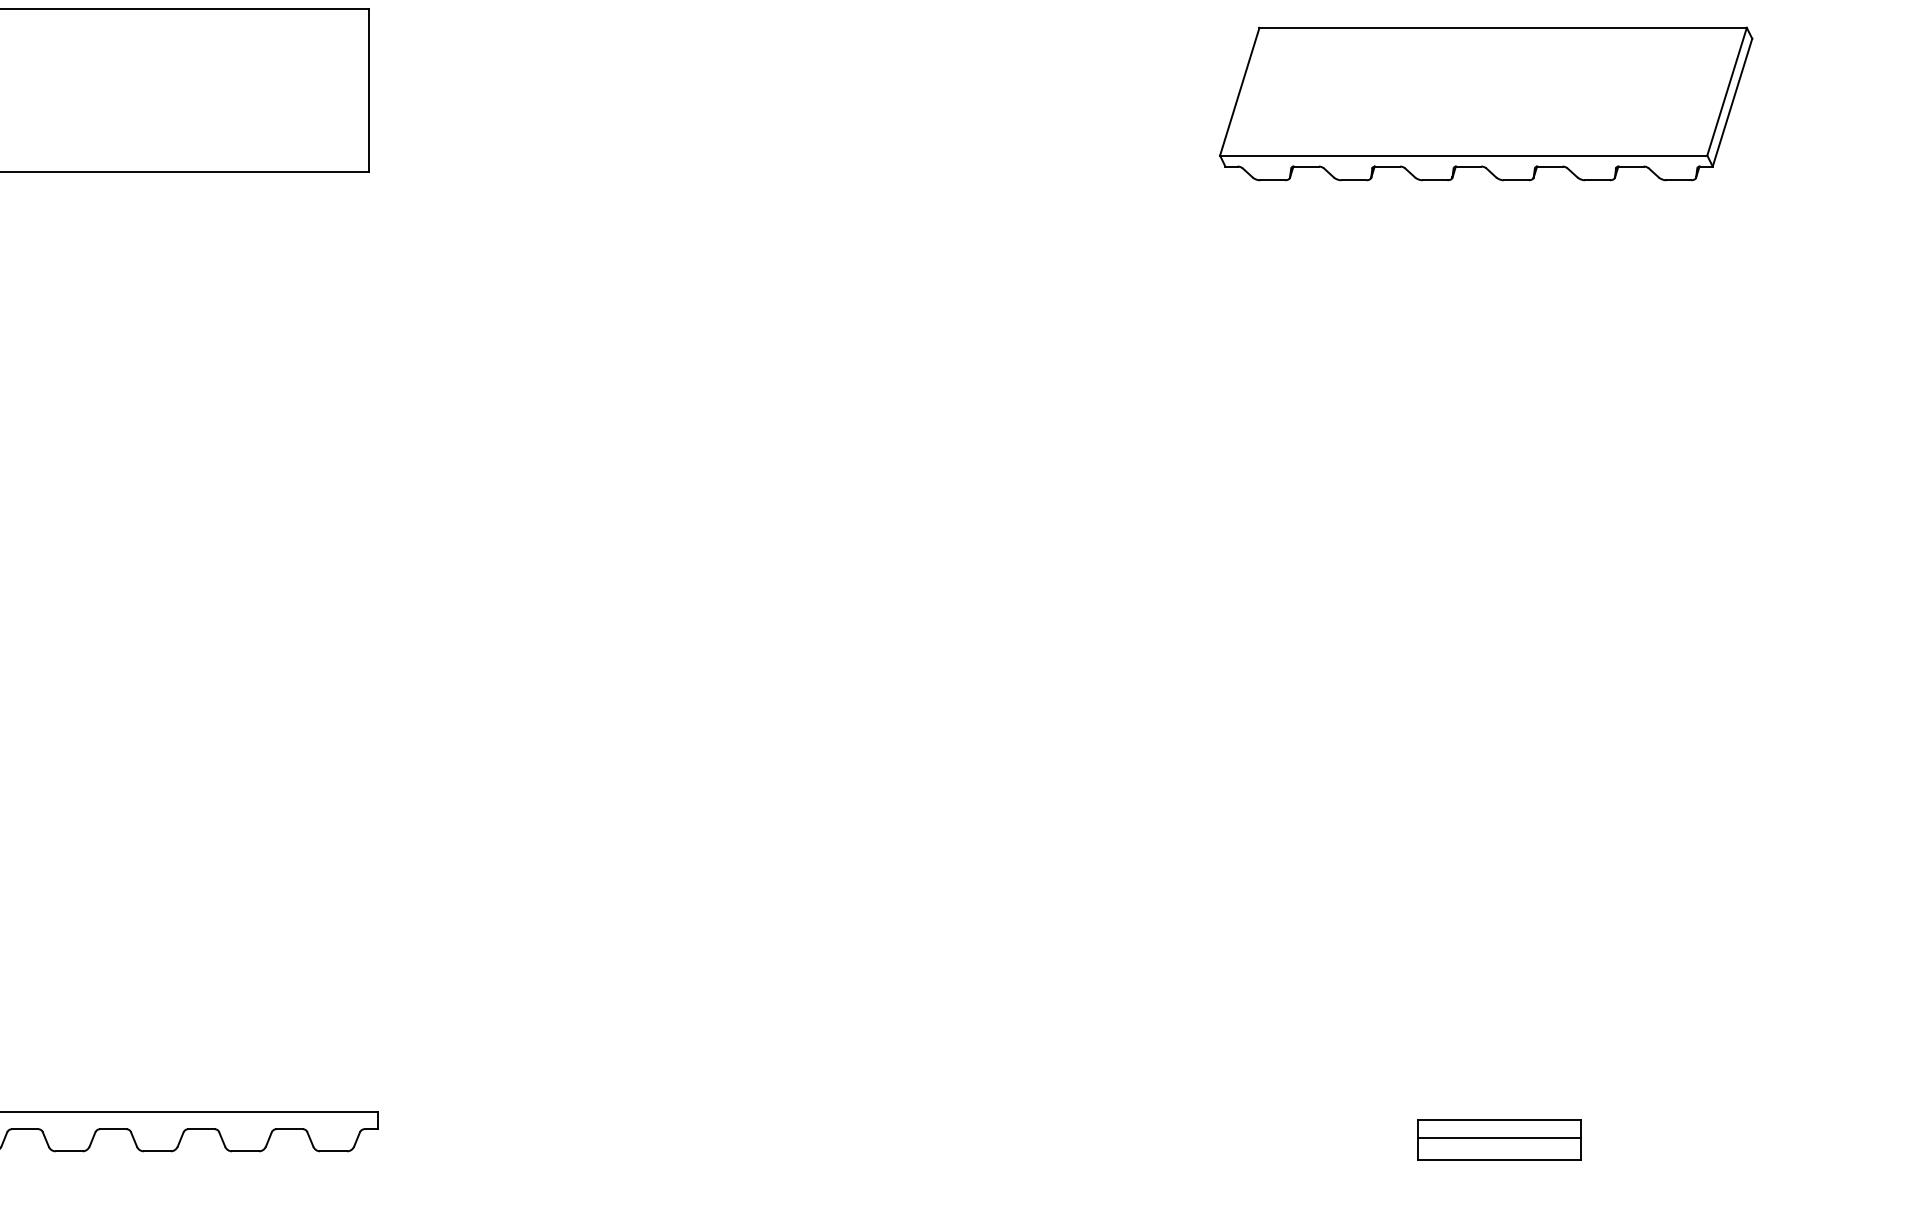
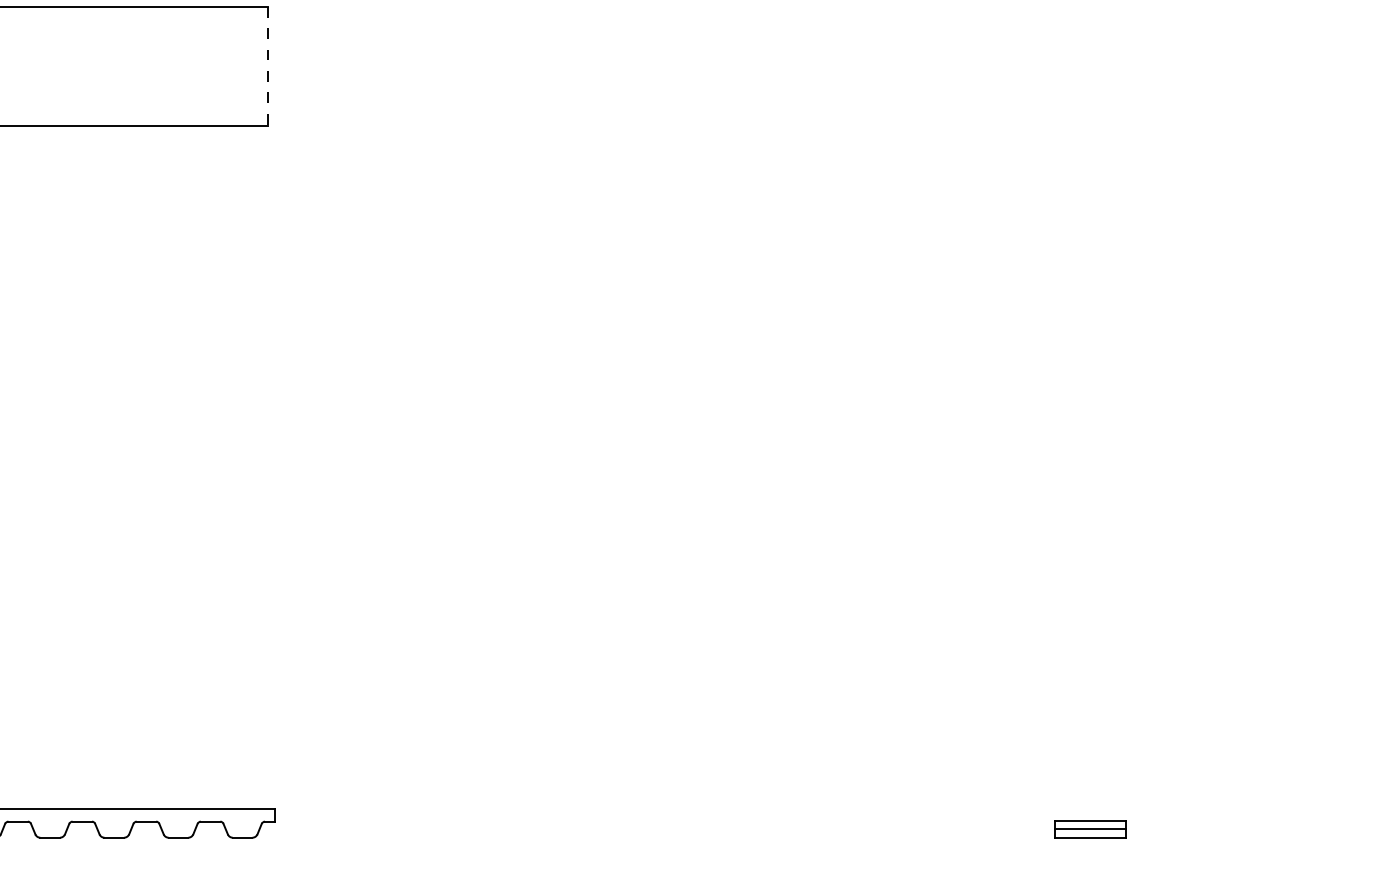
line: (369, 90) -> (268, 65), solid -> dashed
part: (1486, 103) -> (1081, 75), removed
part: (1499, 1139) -> (1090, 829), size x0.6

